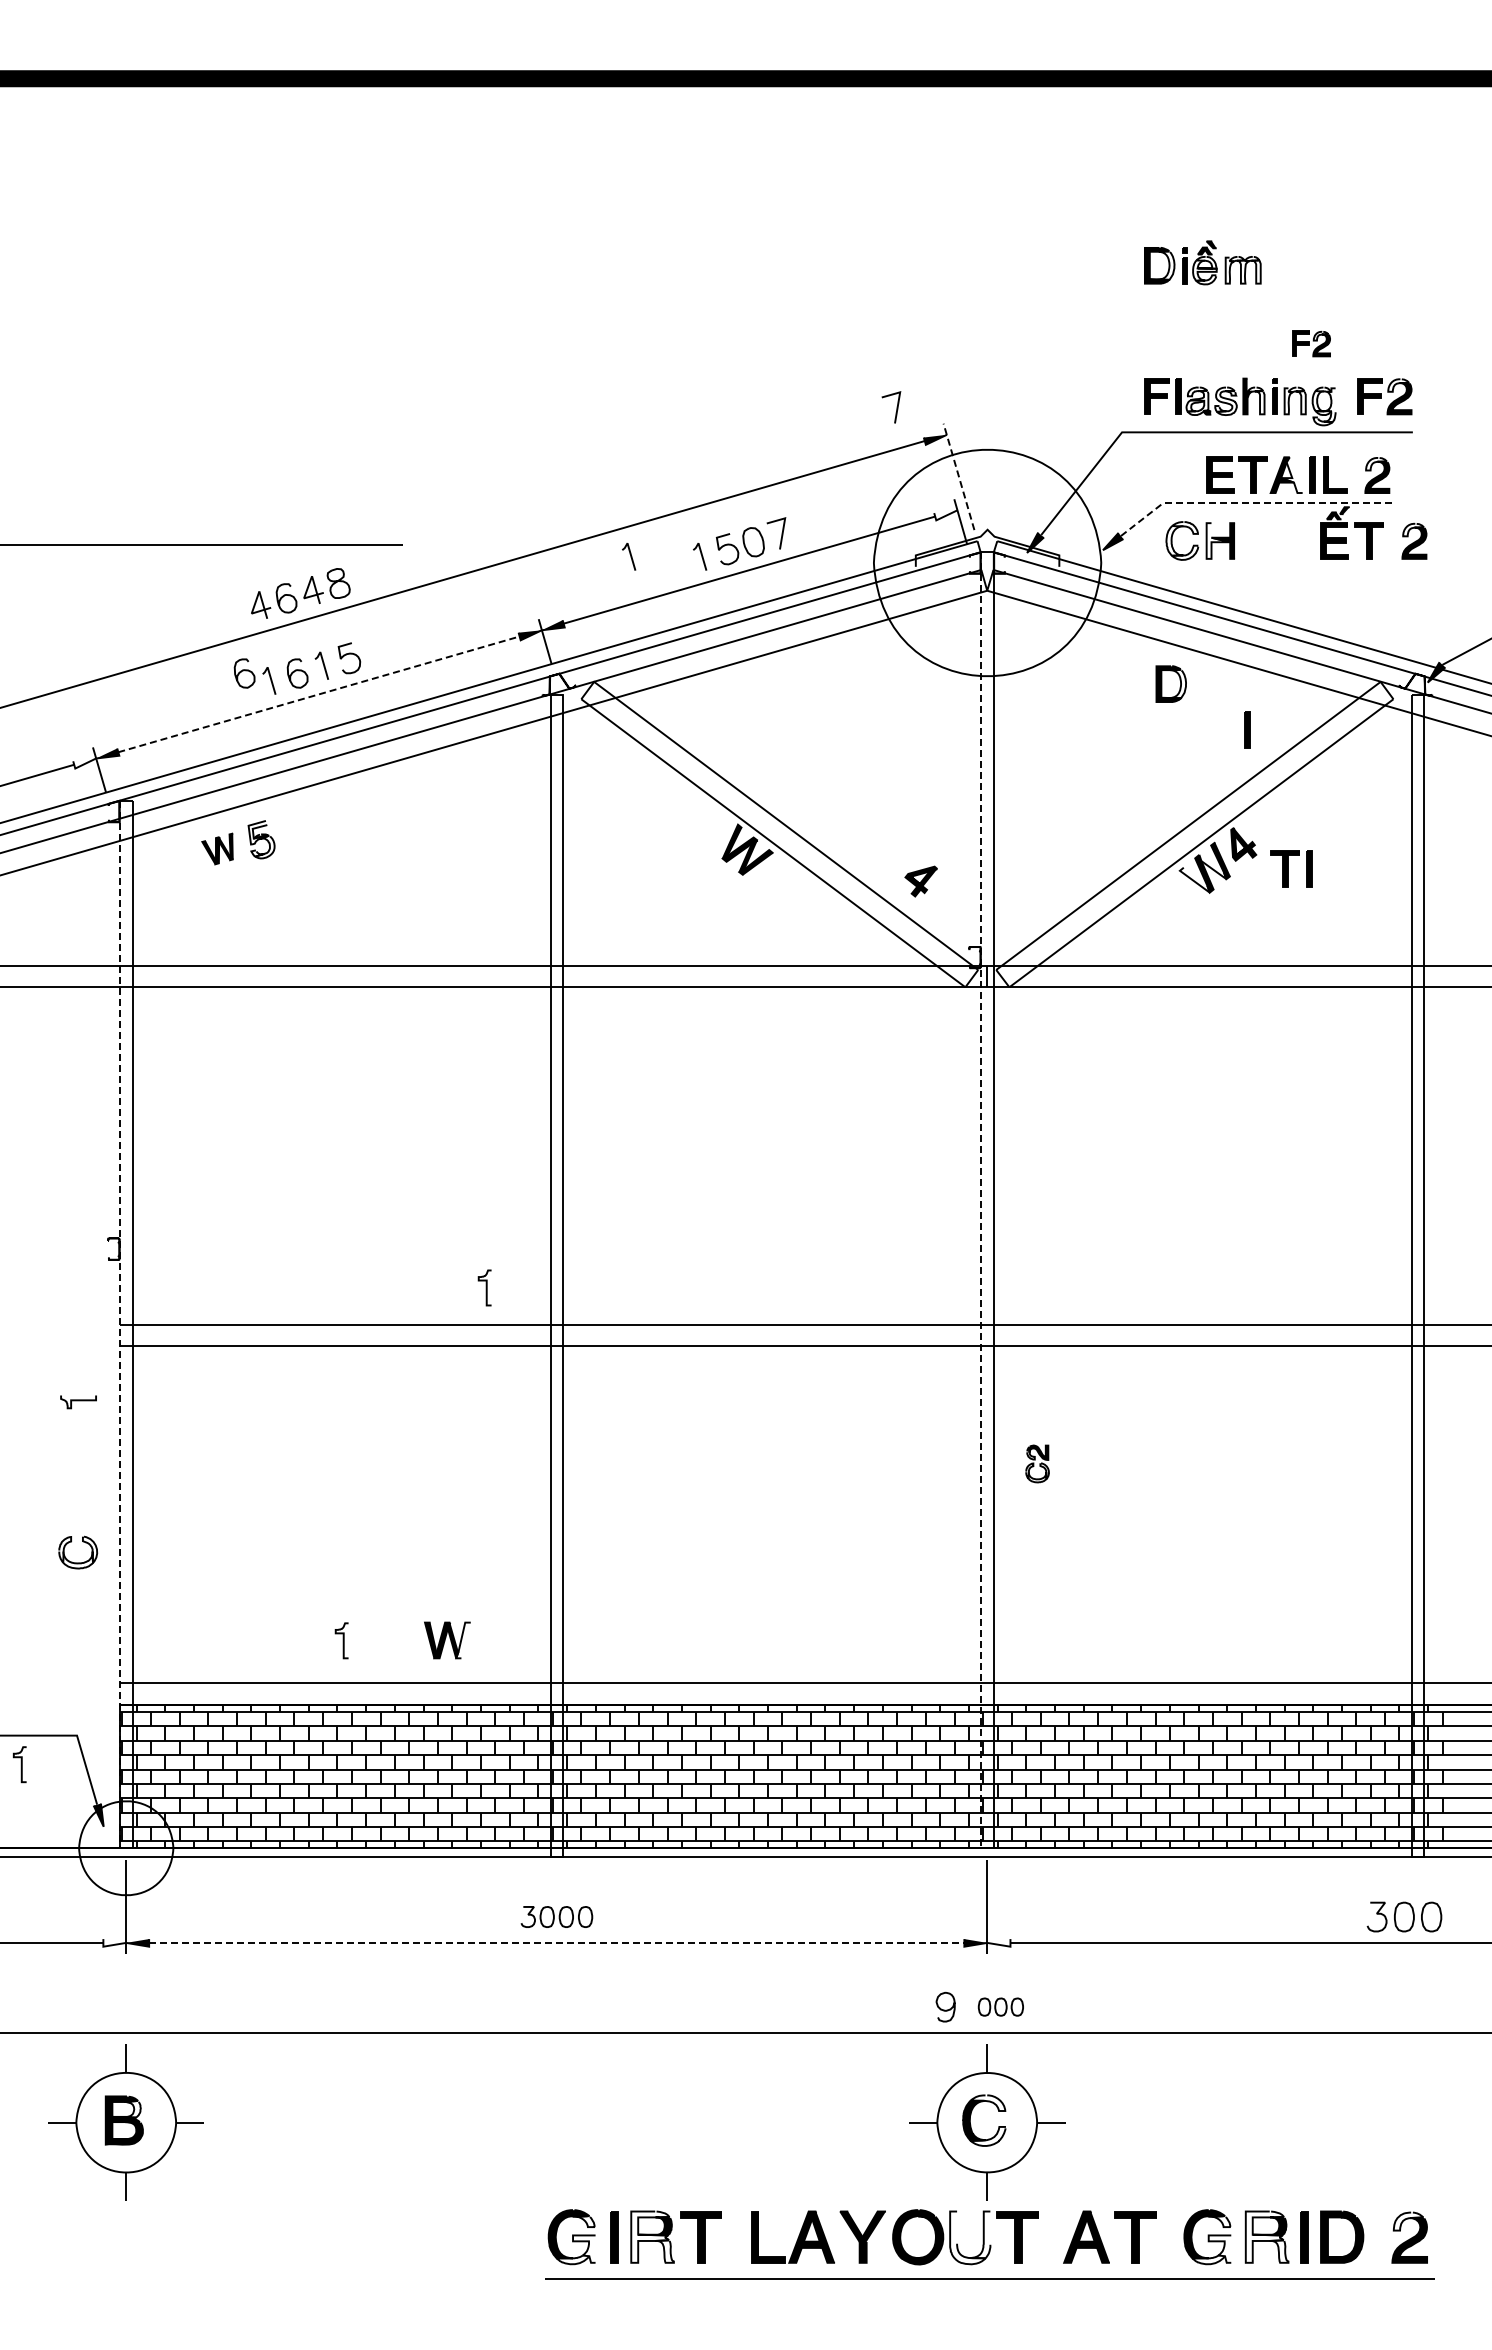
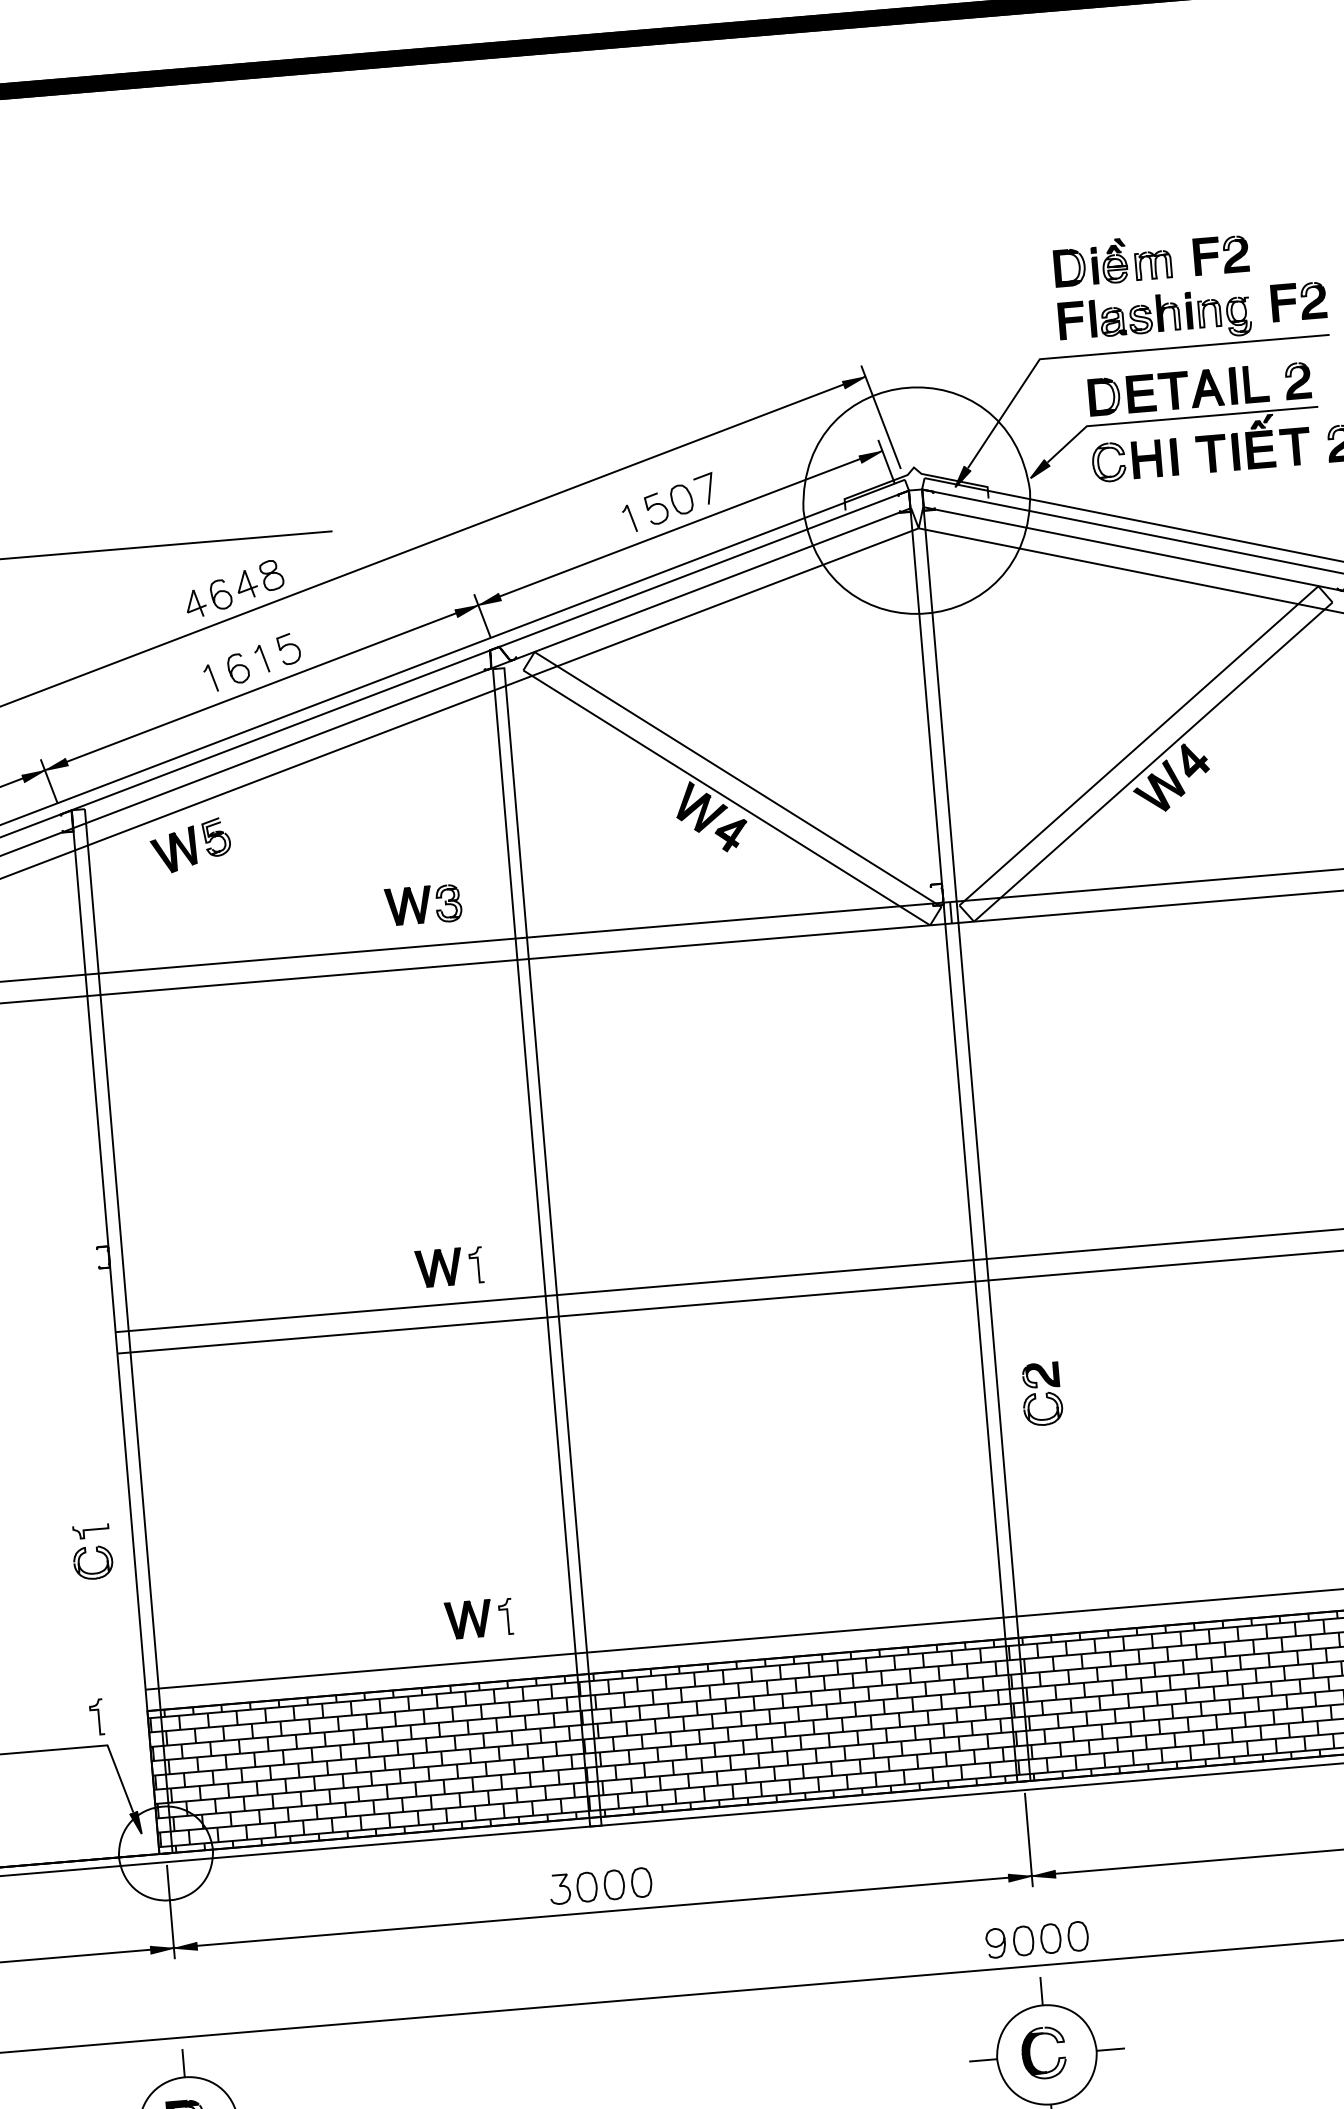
part: (1202, 262) -> (1112, 260), moved
part: (1311, 343) -> (1221, 254), size x1.43
line: (896, 407) -> (812, 353), removed
fill: (1291, 475) -> (1212, 388), added
line: (958, 476) -> (880, 416), dashed -> solid
line: (1252, 503) -> (1175, 419), dashed -> solid
fill: (945, 515) -> (870, 456), added
fill: (1218, 540) -> (1144, 458), added
line: (630, 556) -> (560, 524), removed
curve: (244, 671) -> (185, 670), removed
part: (1170, 683) -> (1103, 396), moved
line: (318, 694) -> (261, 687), dashed -> solid
part: (1247, 729) -> (1173, 456), moved
fill: (84, 763) -> (33, 776), added
part: (217, 848) -> (173, 849), size x1.43
fill: (1212, 866) -> (1166, 784), added
part: (1291, 868) -> (1217, 452), moved
fill: (1194, 879) -> (1149, 798), added
part: (920, 881) -> (731, 835), moved
part: (462, 924) -> (423, 904), added
line: (980, 1200) -> (963, 1136), dashed -> solid
part: (447, 1287) -> (439, 1267), added
line: (119, 1324) -> (115, 1332), dashed -> solid
curve: (78, 1401) -> (90, 1530), moved
part: (1037, 1463) -> (1041, 1393), size x1.67
curve: (342, 1640) -> (506, 1616), moved
fill: (463, 1640) -> (484, 1618), added
curve: (20, 1764) -> (97, 1716), moved
part: (556, 1916) -> (600, 1885), size x1.43
fill: (114, 1942) -> (162, 1948), added
line: (556, 1942) -> (602, 1911), dashed -> solid
fill: (998, 1942) -> (1043, 1874), added
part: (1000, 2006) -> (1050, 1938), size x1.67

